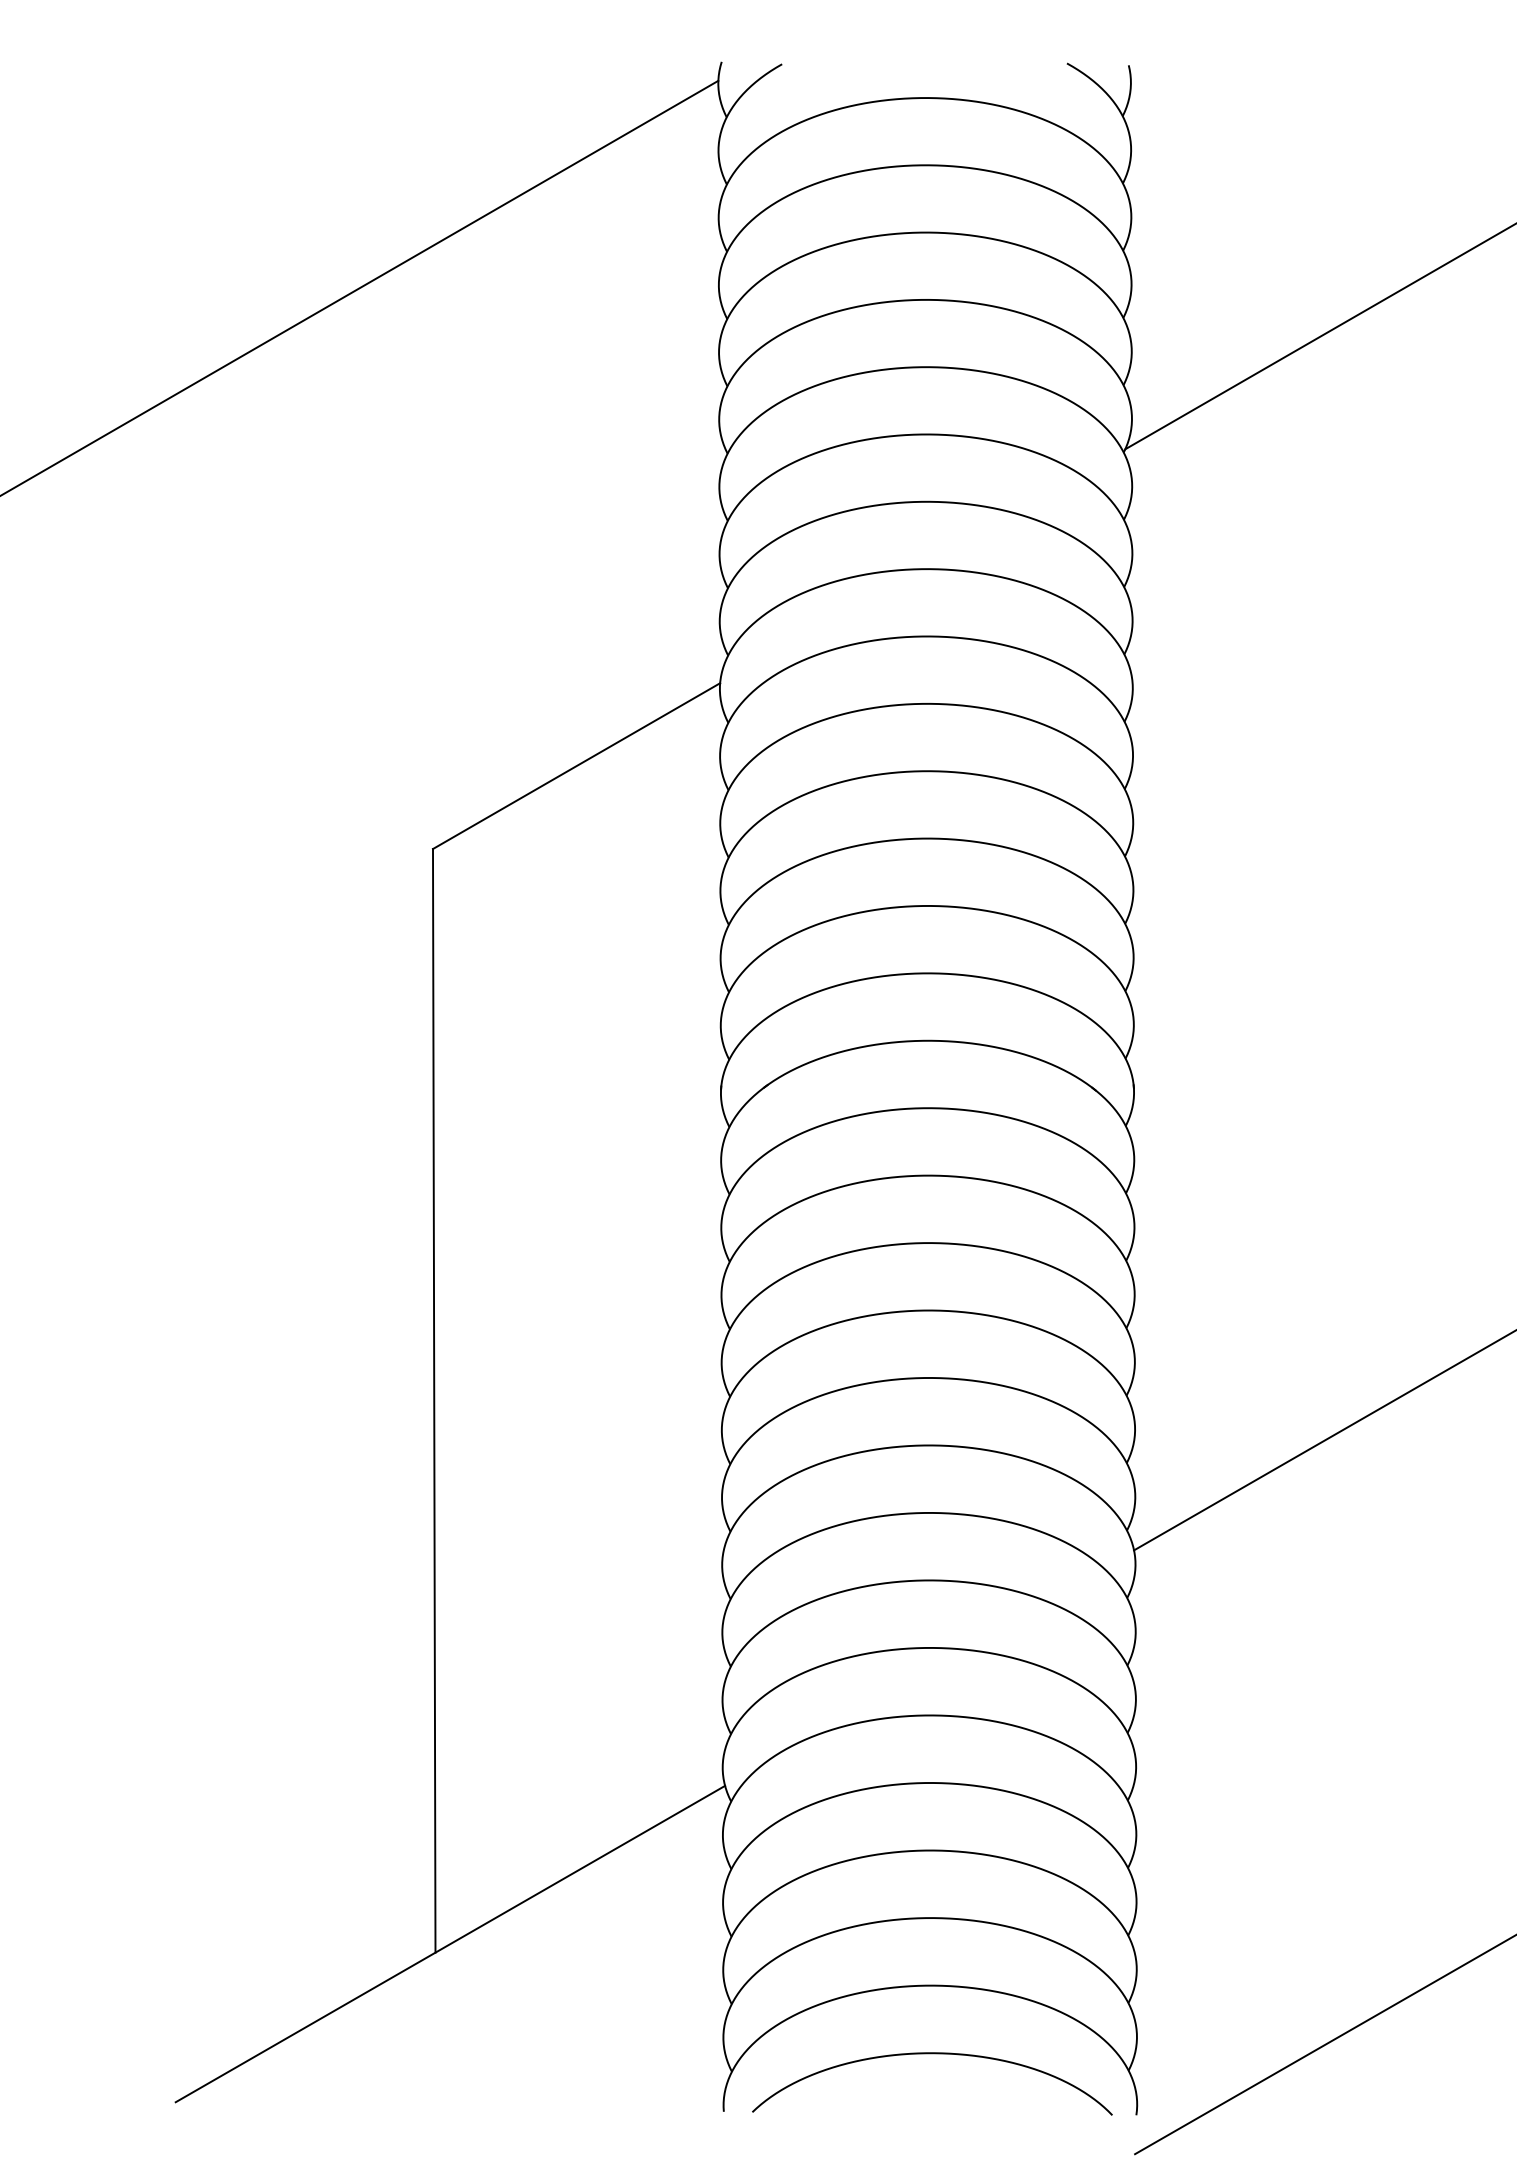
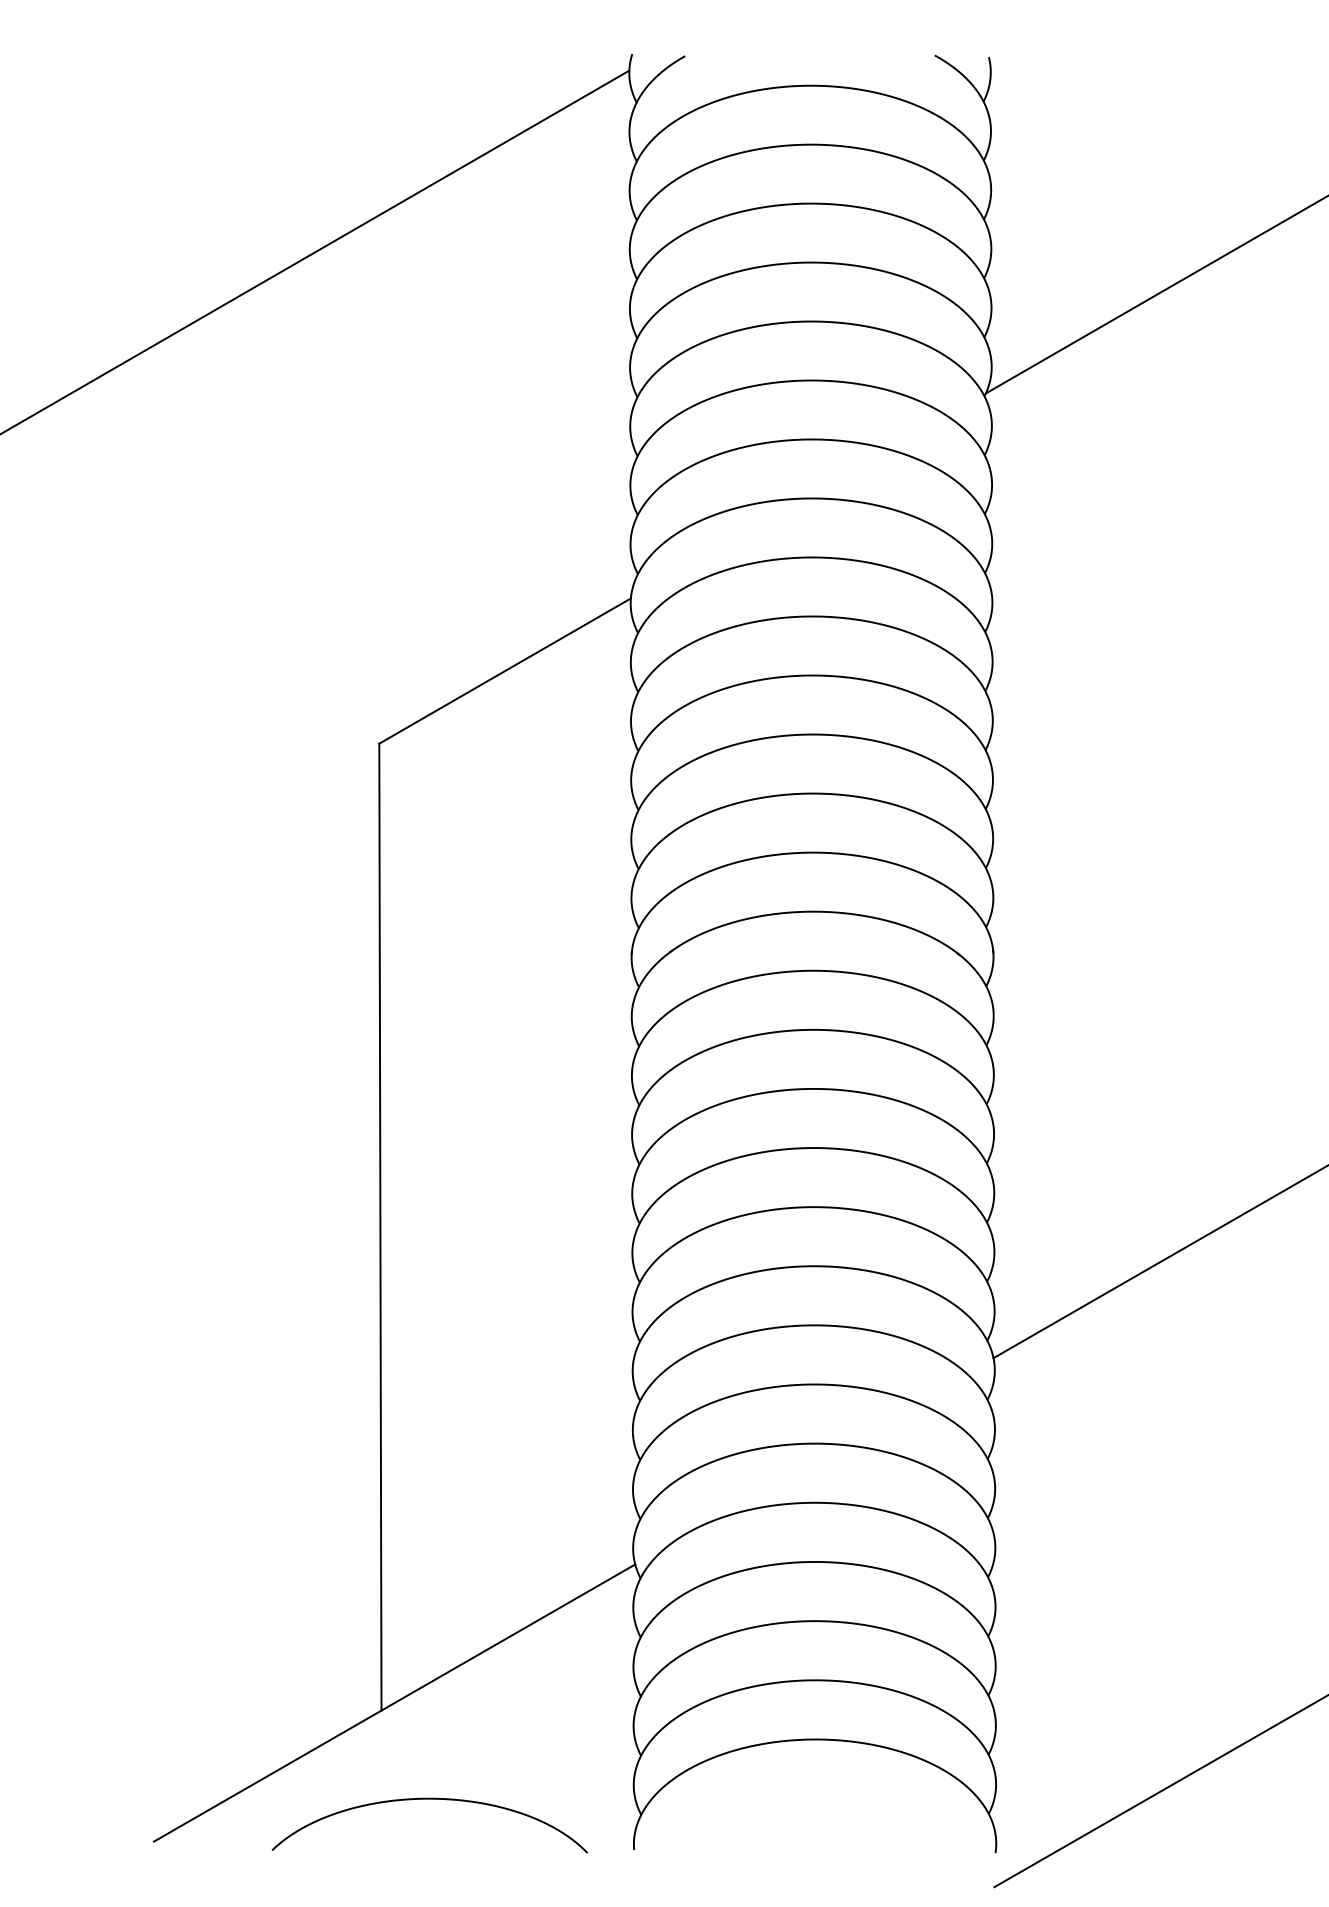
curve: (931, 2054) -> (429, 1799), moved

